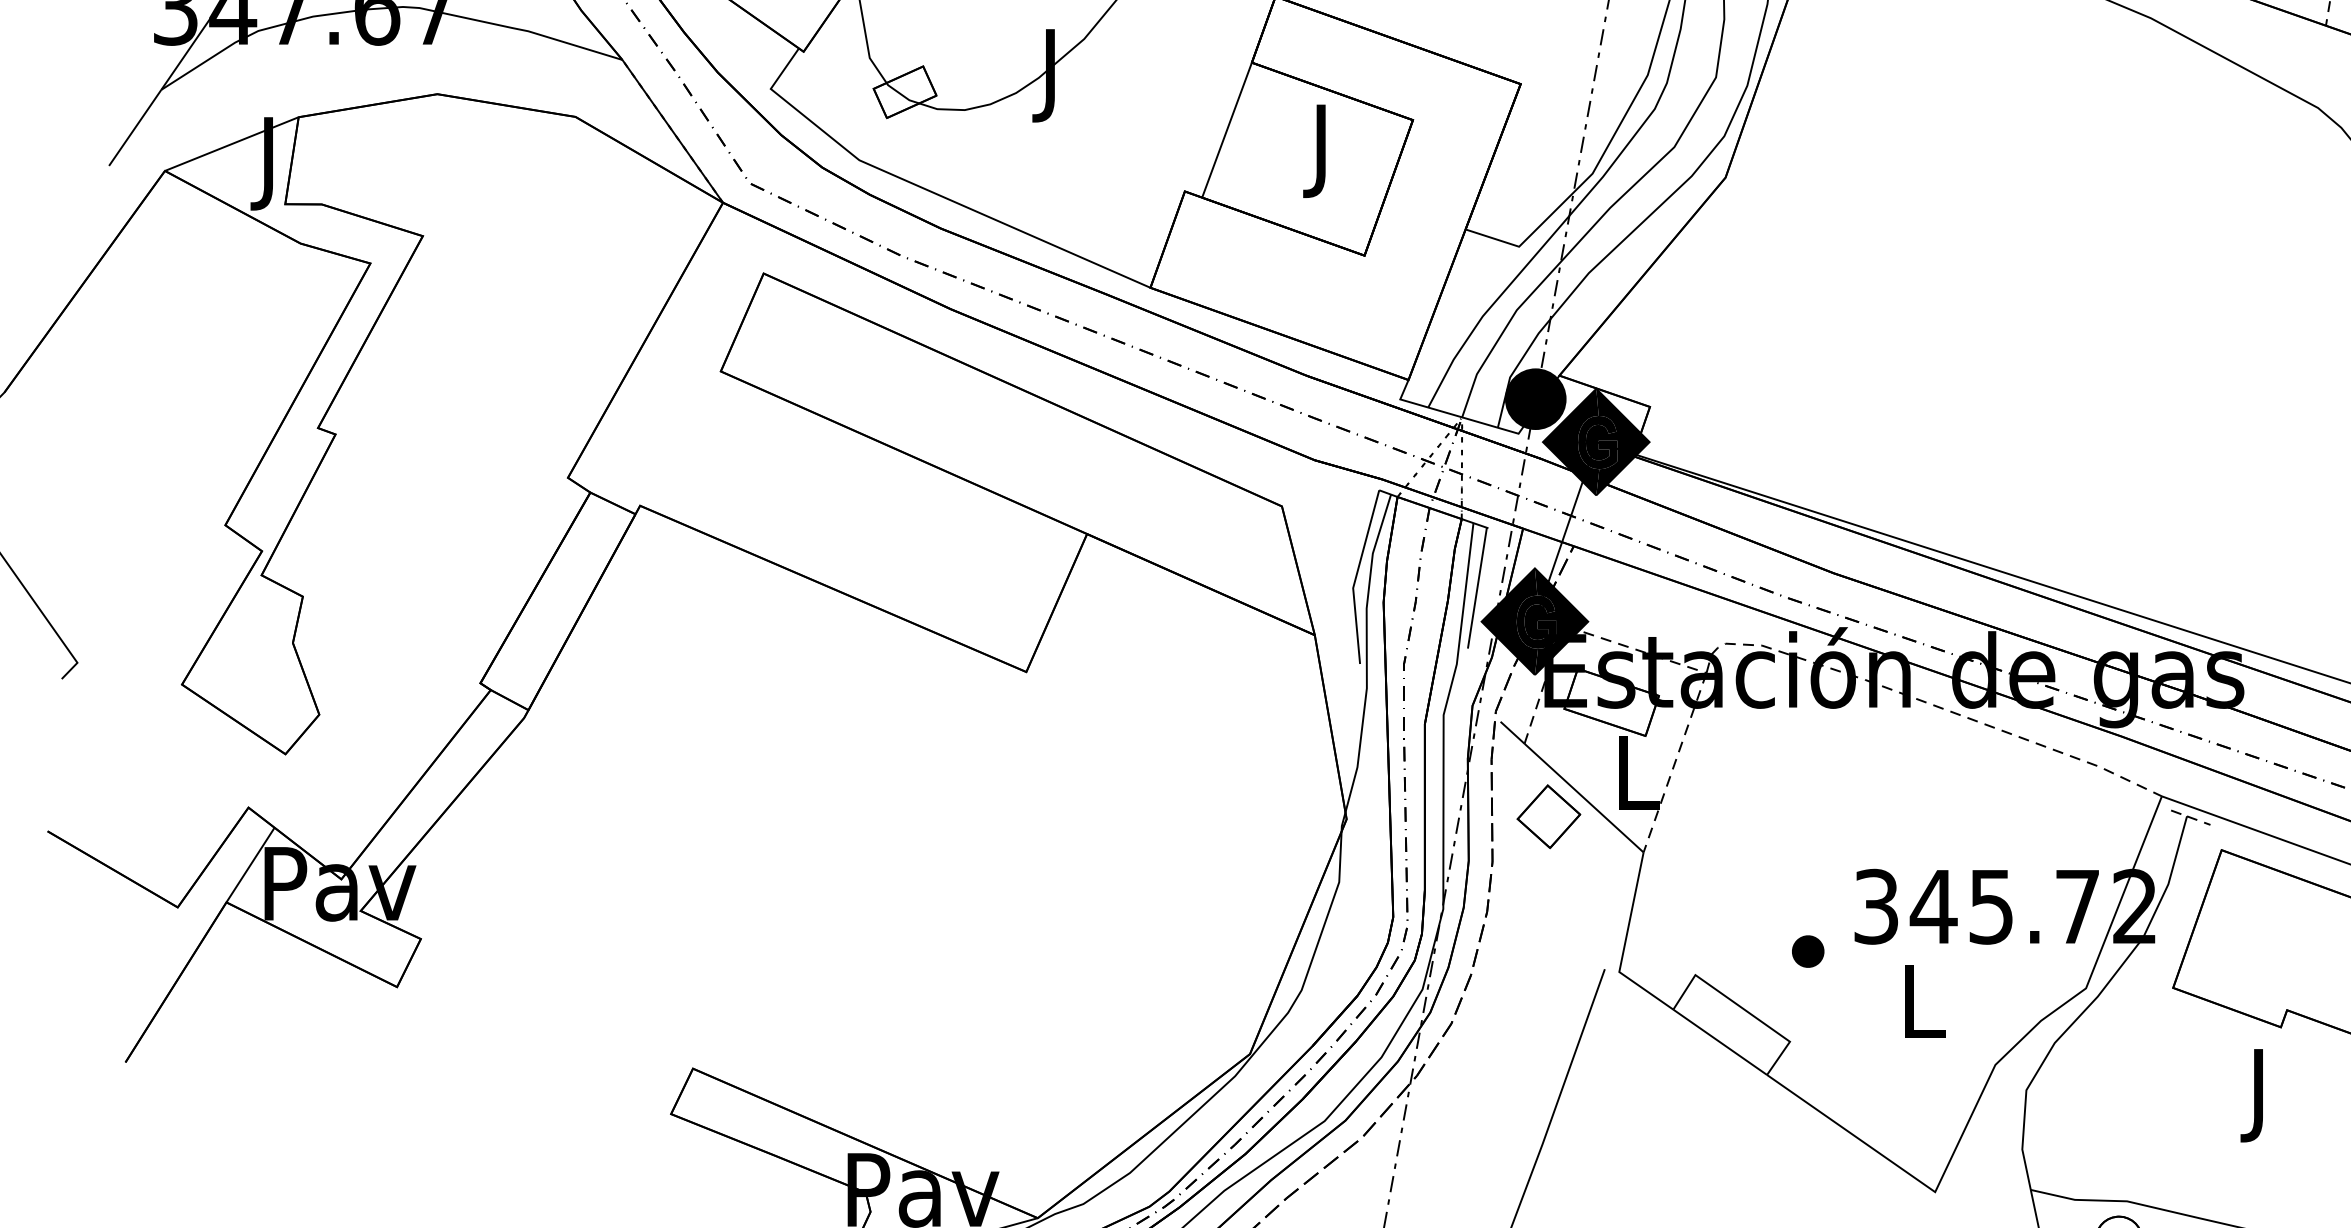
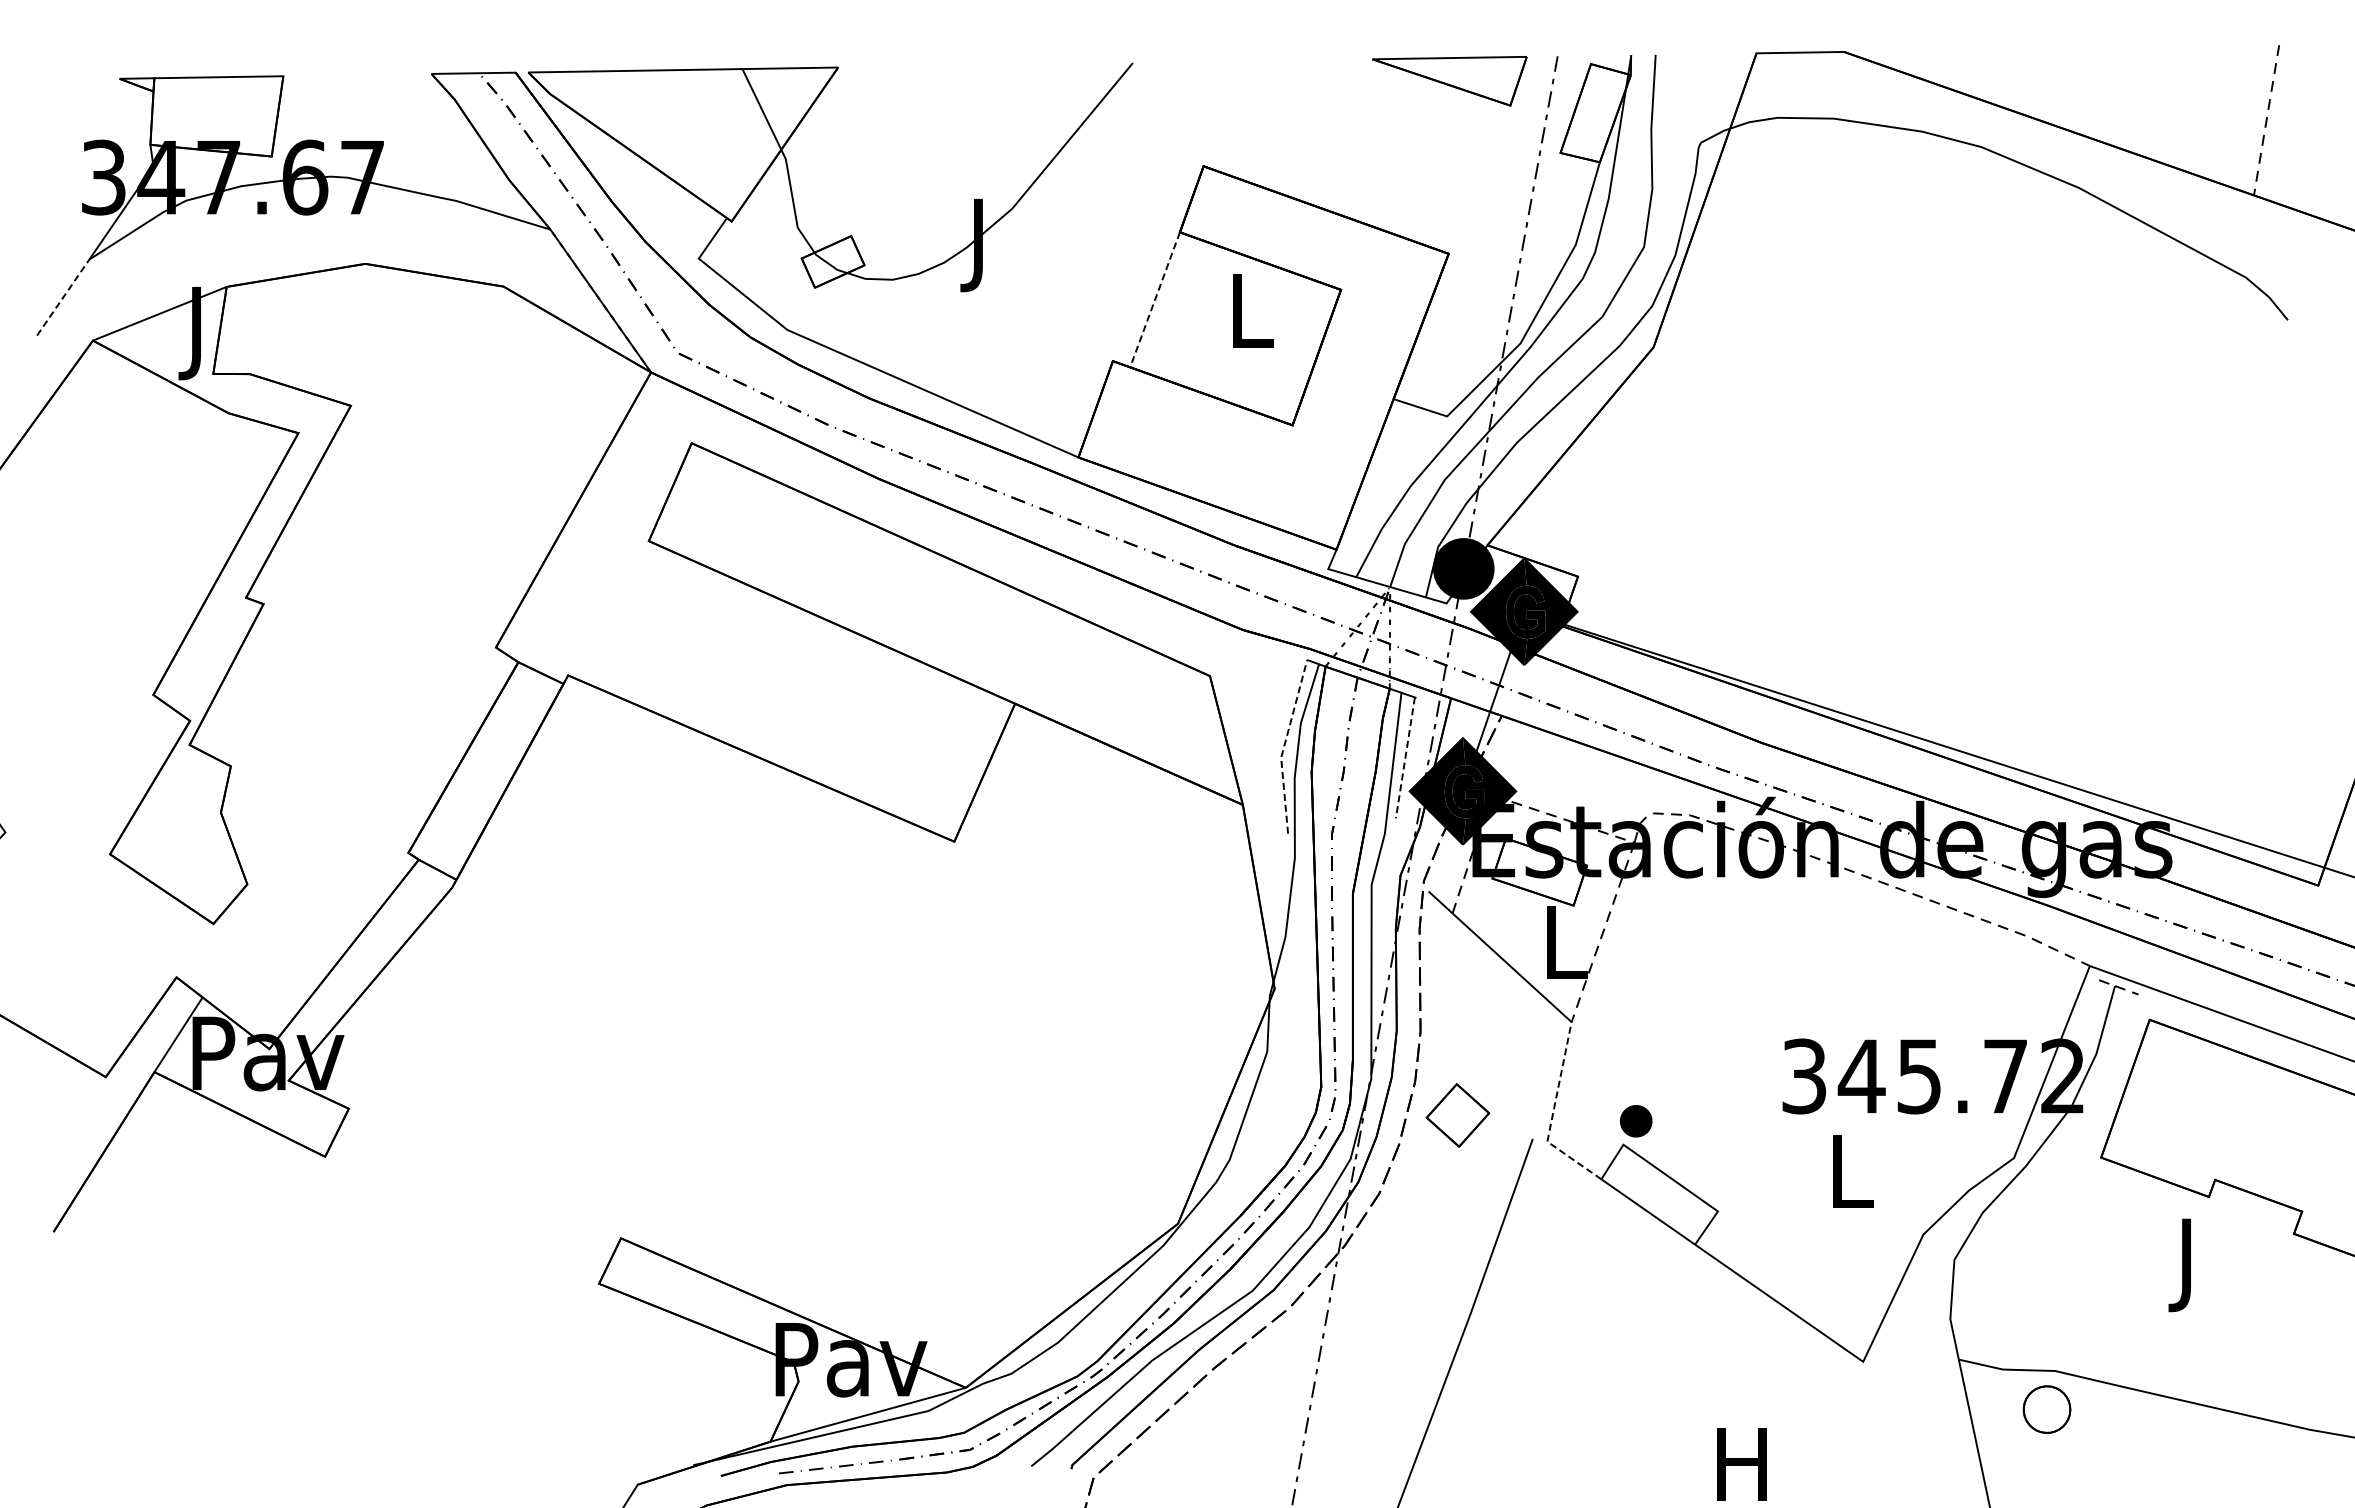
line: (135, 127) -> (63, 297), solid -> dashed
line: (1227, 129) -> (1155, 299), solid -> dashed
text: (1324, 150) -> (1252, 320), J -> L
line: (1356, 576) -> (1284, 746), solid -> dashed
line: (1477, 588) -> (1405, 758), solid -> dashed
part: (1548, 816) -> (1457, 1115), moved
line: (1624, 944) -> (1552, 1114), solid -> dashed
part: (1808, 951) -> (1636, 1121), moved

